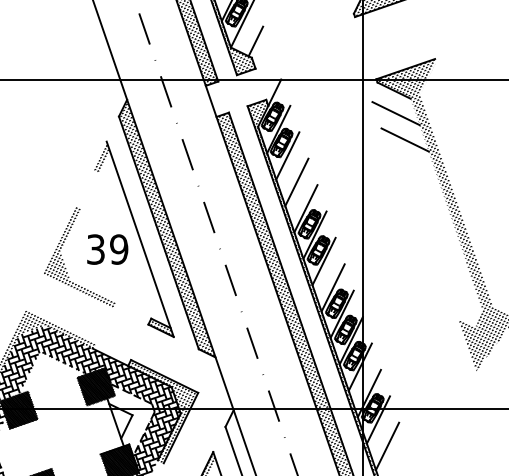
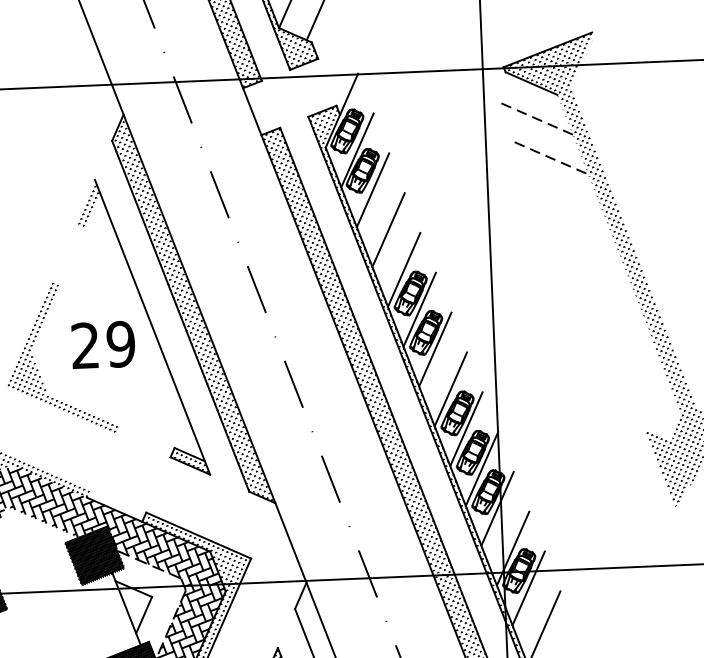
line: (395, 113) -> (535, 118), solid -> dashed
line: (405, 140) -> (552, 159), solid -> dashed
text: (95, 249) -> (84, 345), 39 -> 29

